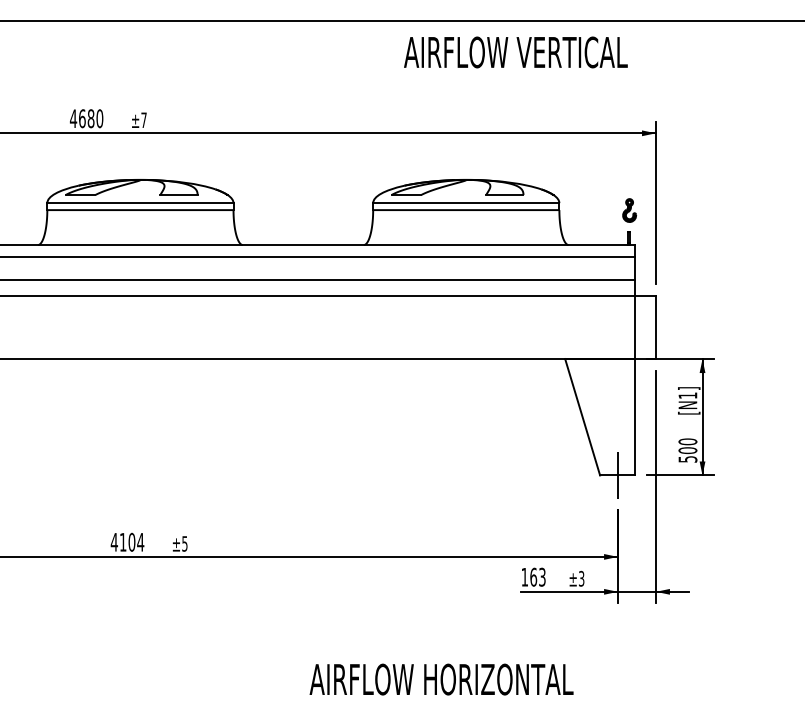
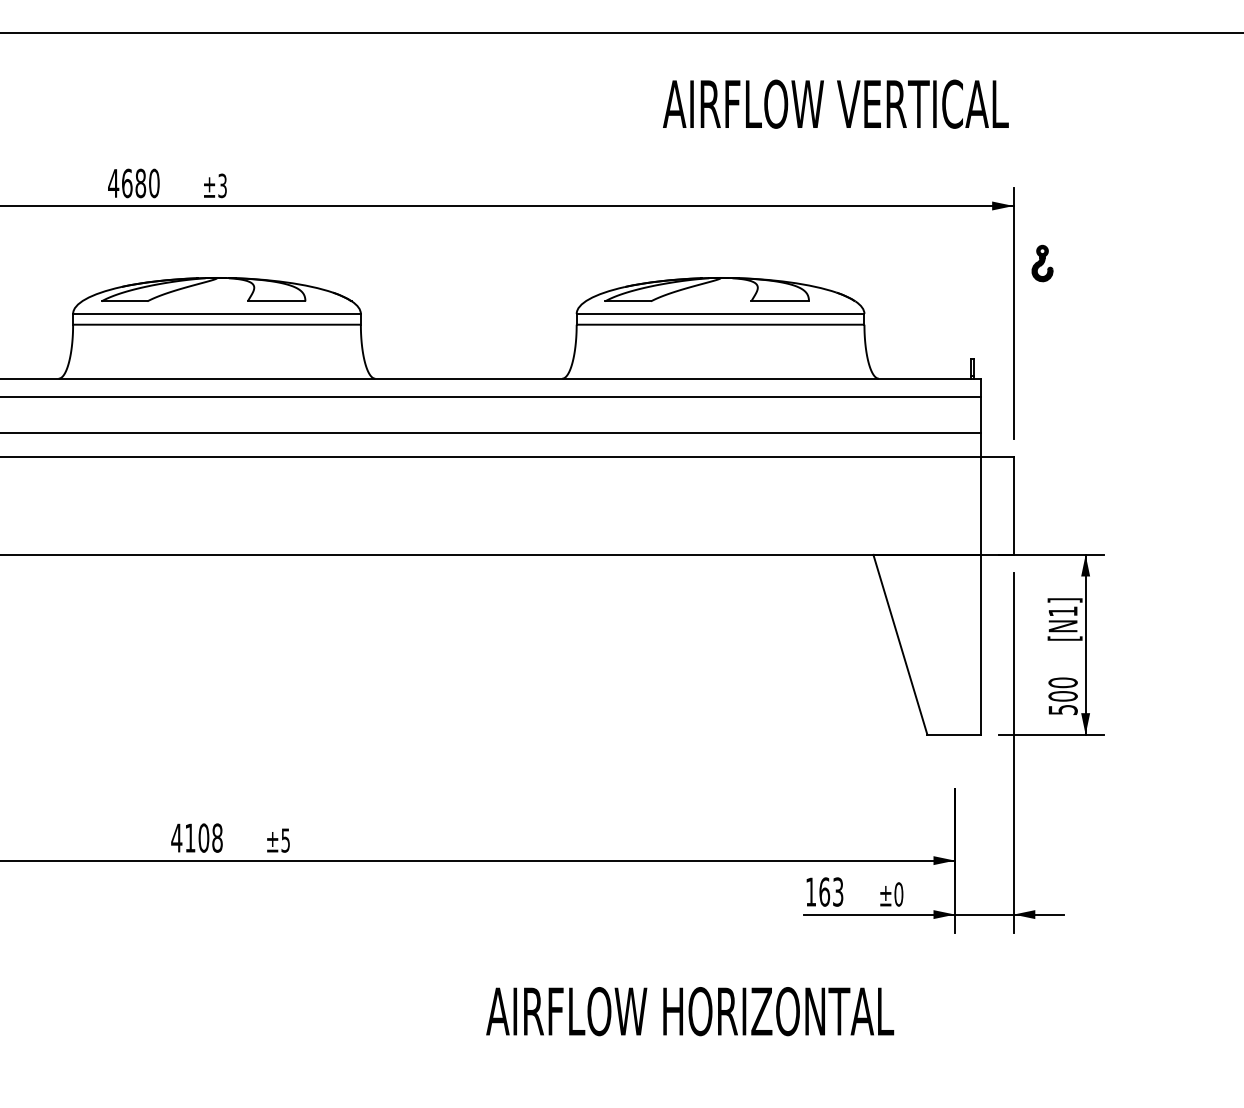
text: (515, 52) -> (835, 104), moved
text: (143, 120) -> (221, 186), ±7 -> ±3
part: (629, 210) -> (1042, 263), moved
line: (618, 474) -> (955, 733), removed
text: (140, 541) -> (217, 836), 4104 -> 4108
text: (581, 578) -> (898, 893), ±3 -> ±0
text: (441, 679) -> (689, 1011), moved

